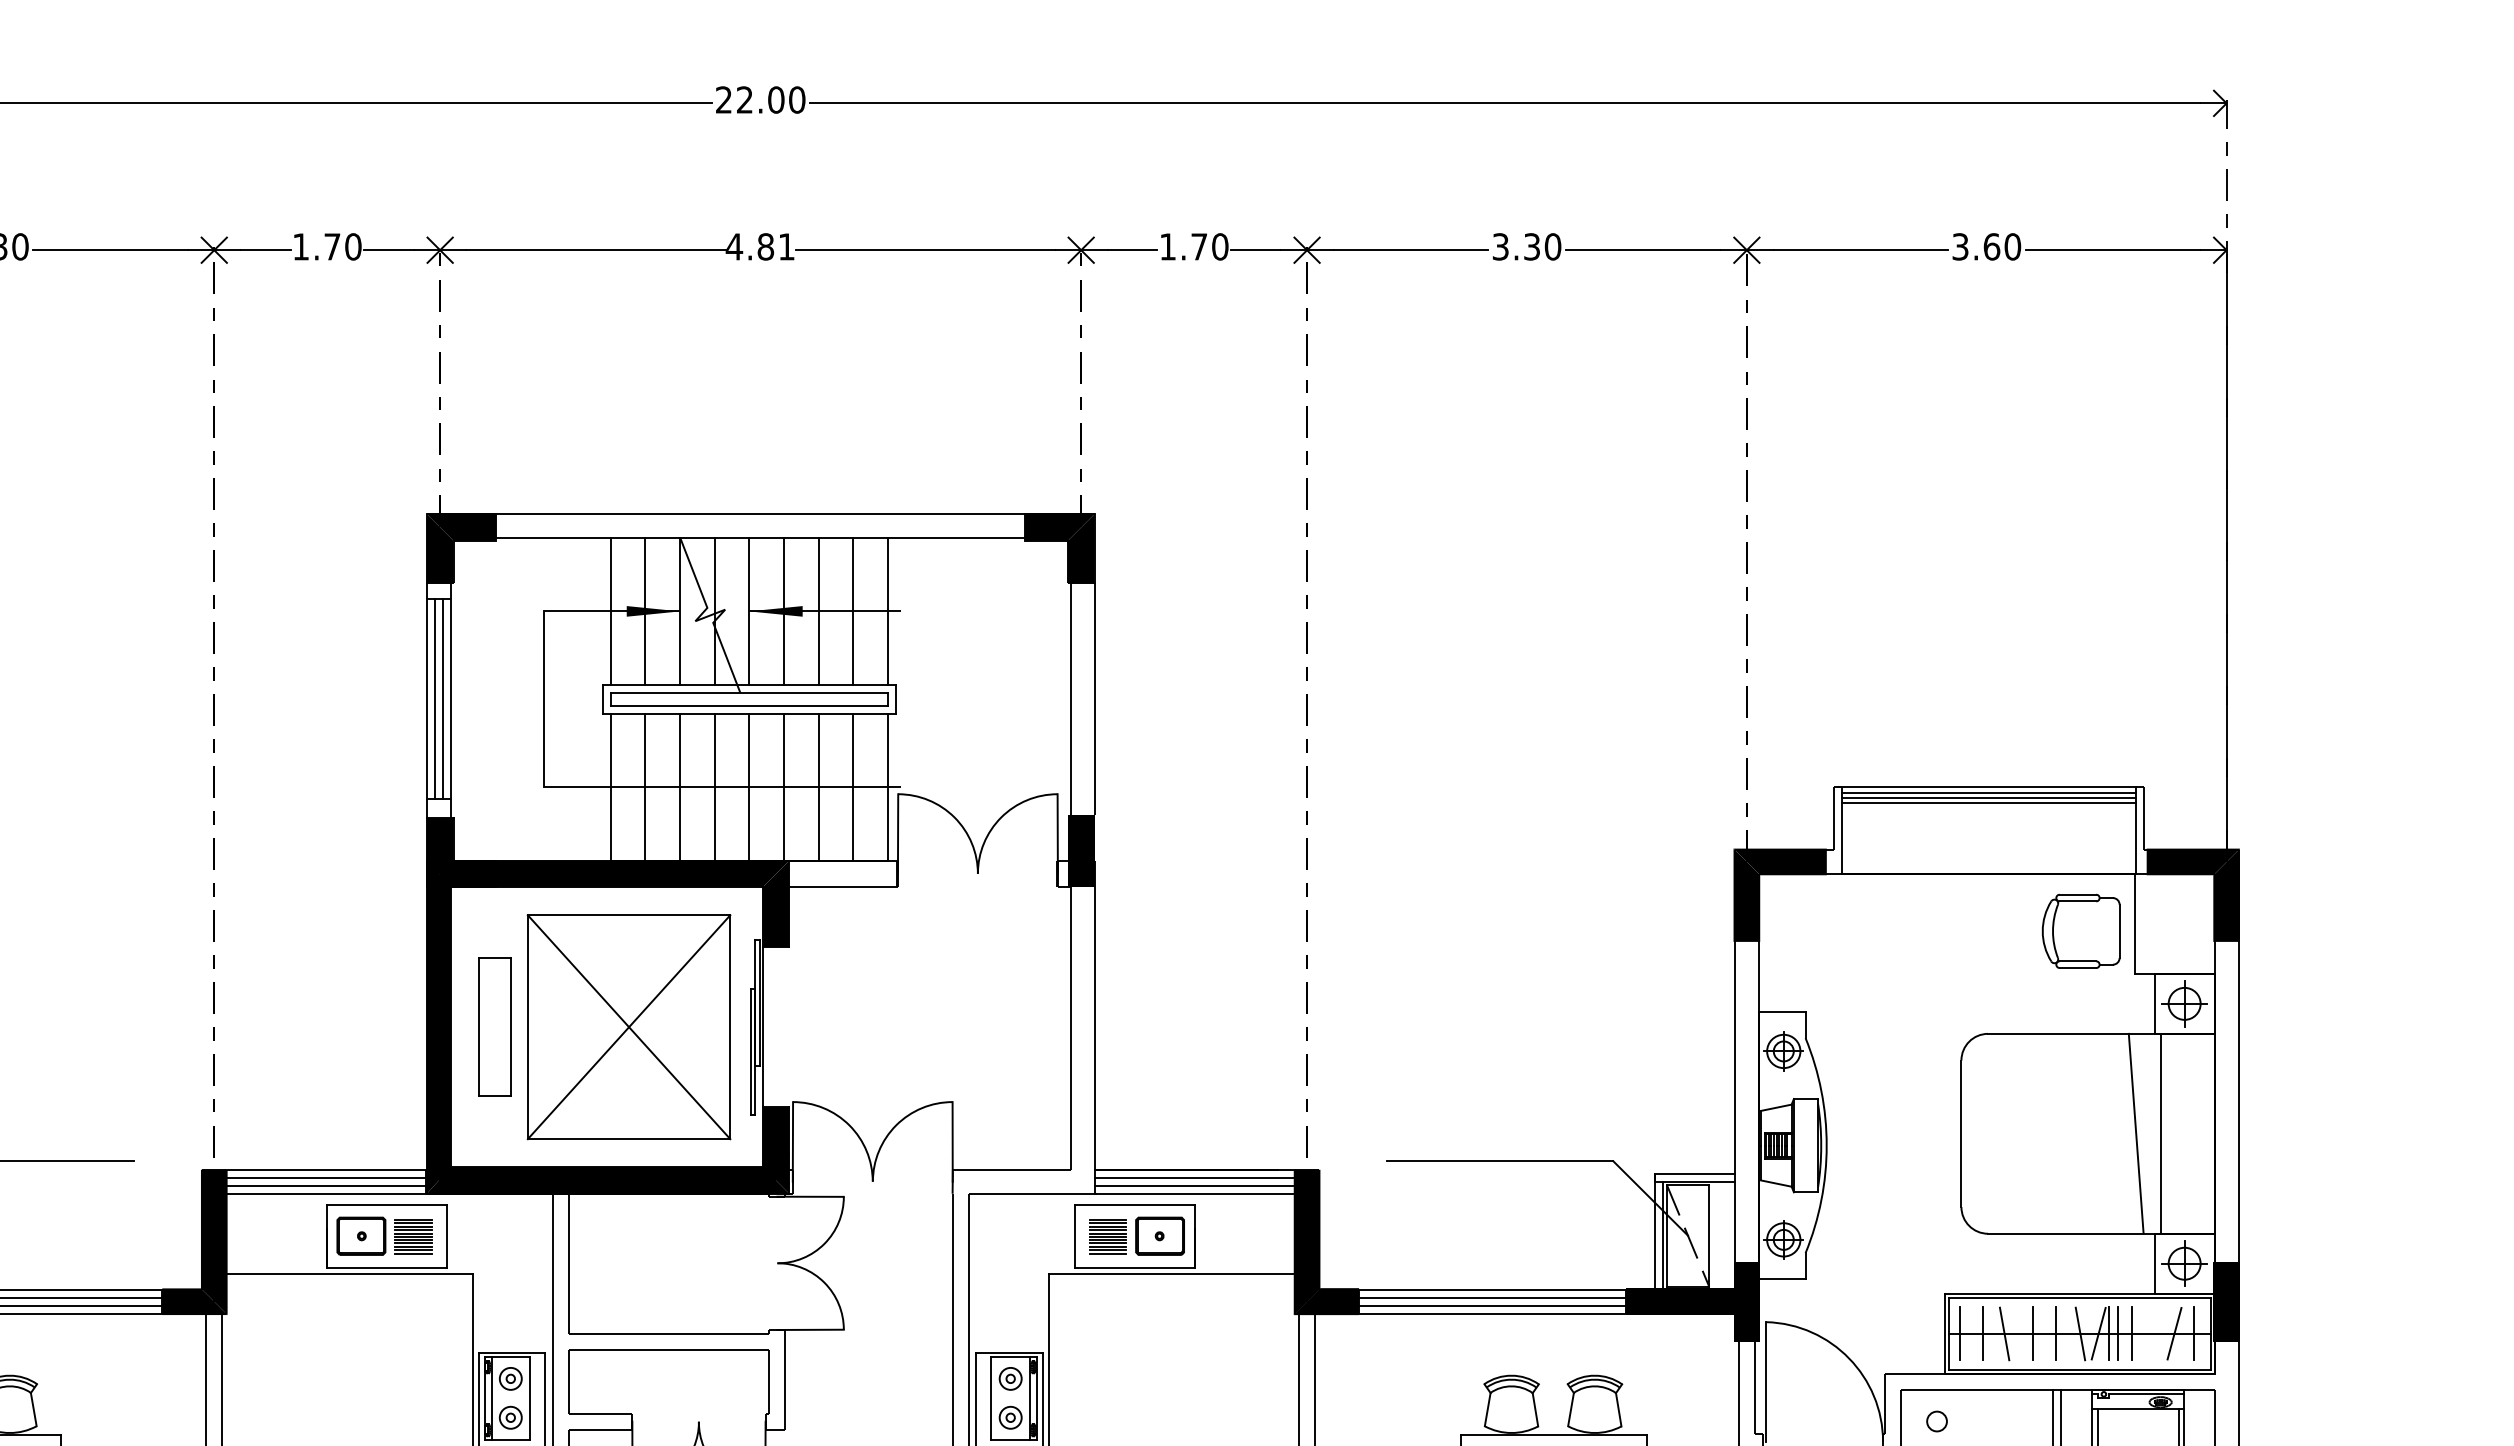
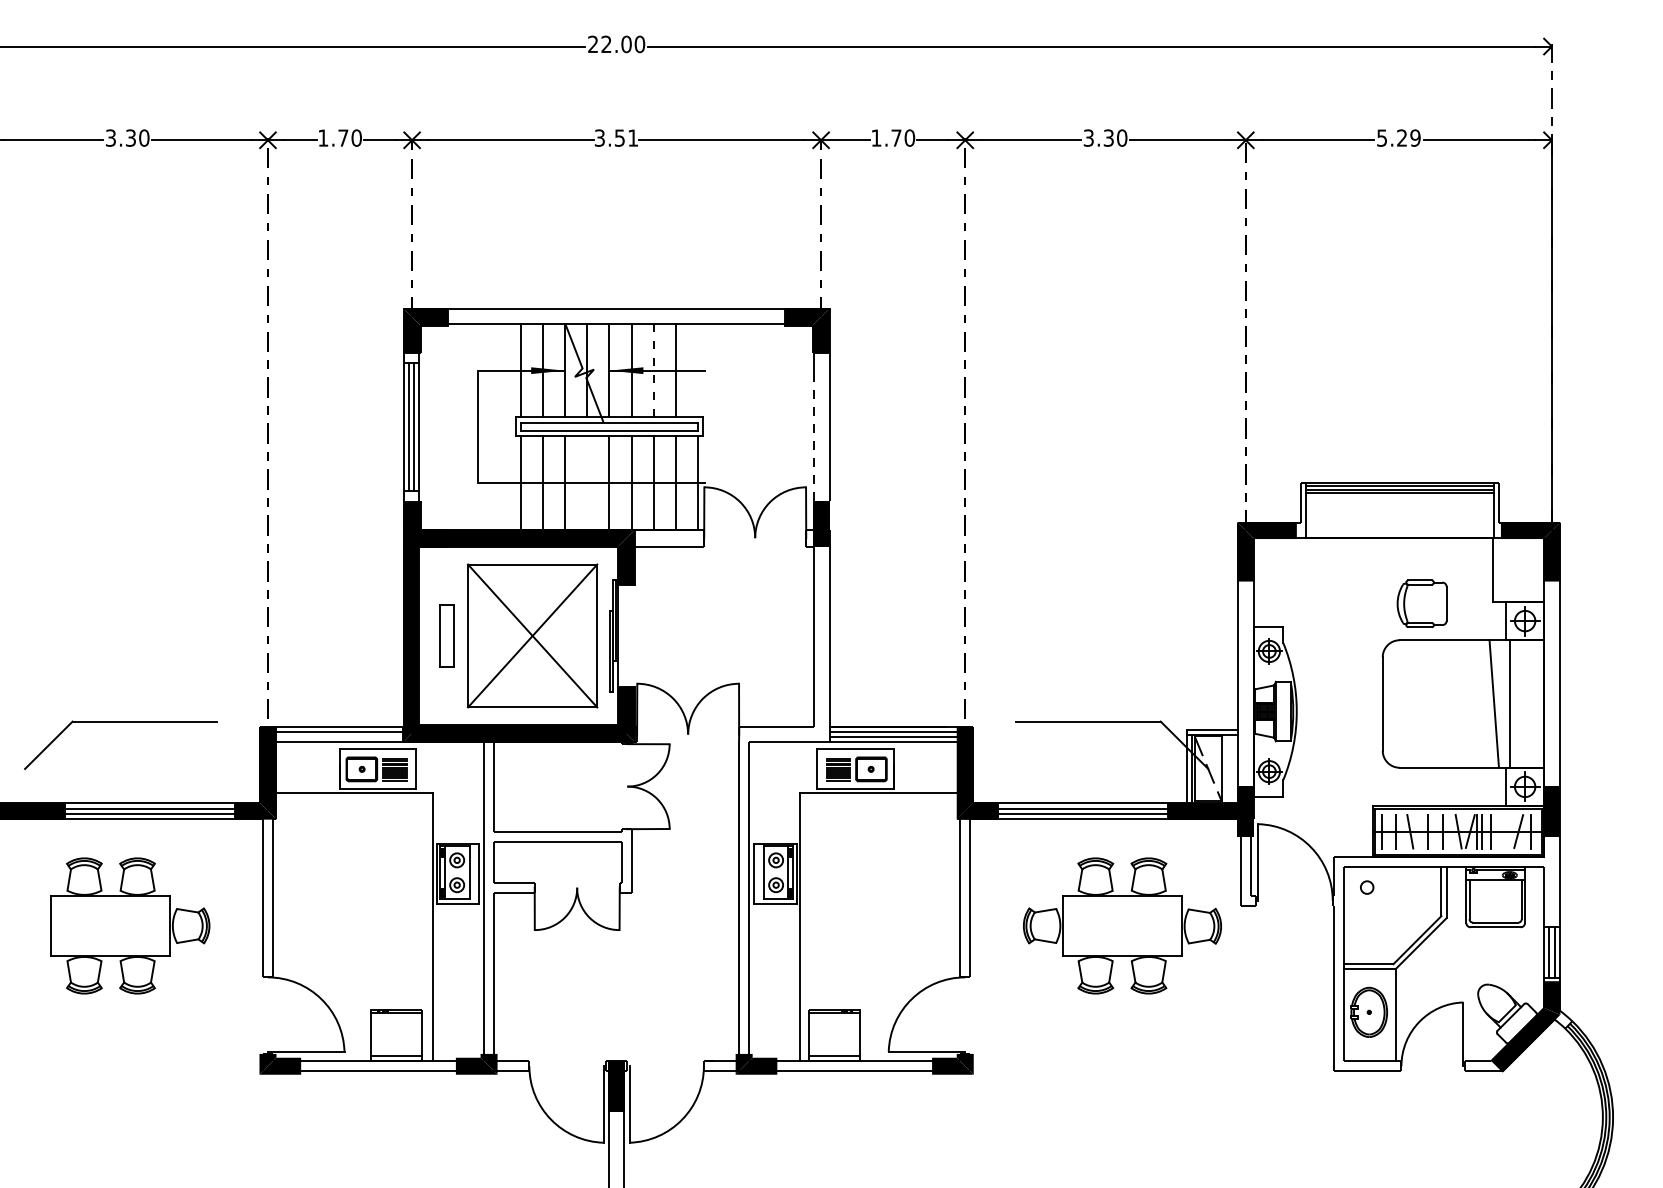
text: (749, 245) -> (609, 137), 4.81 -> 3.51
text: (1986, 245) -> (1398, 137), 3.60 -> 5.29
line: (818, 611) -> (653, 370), solid -> dashed
line: (887, 611) -> (697, 370), removed
line: (1070, 716) -> (814, 437), solid -> dashed
line: (715, 786) -> (587, 482), removed
part: (2080, 930) -> (1421, 603), moved
part: (494, 1026) -> (446, 635), size x0.7
line: (326, 1186) -> (339, 737), removed

